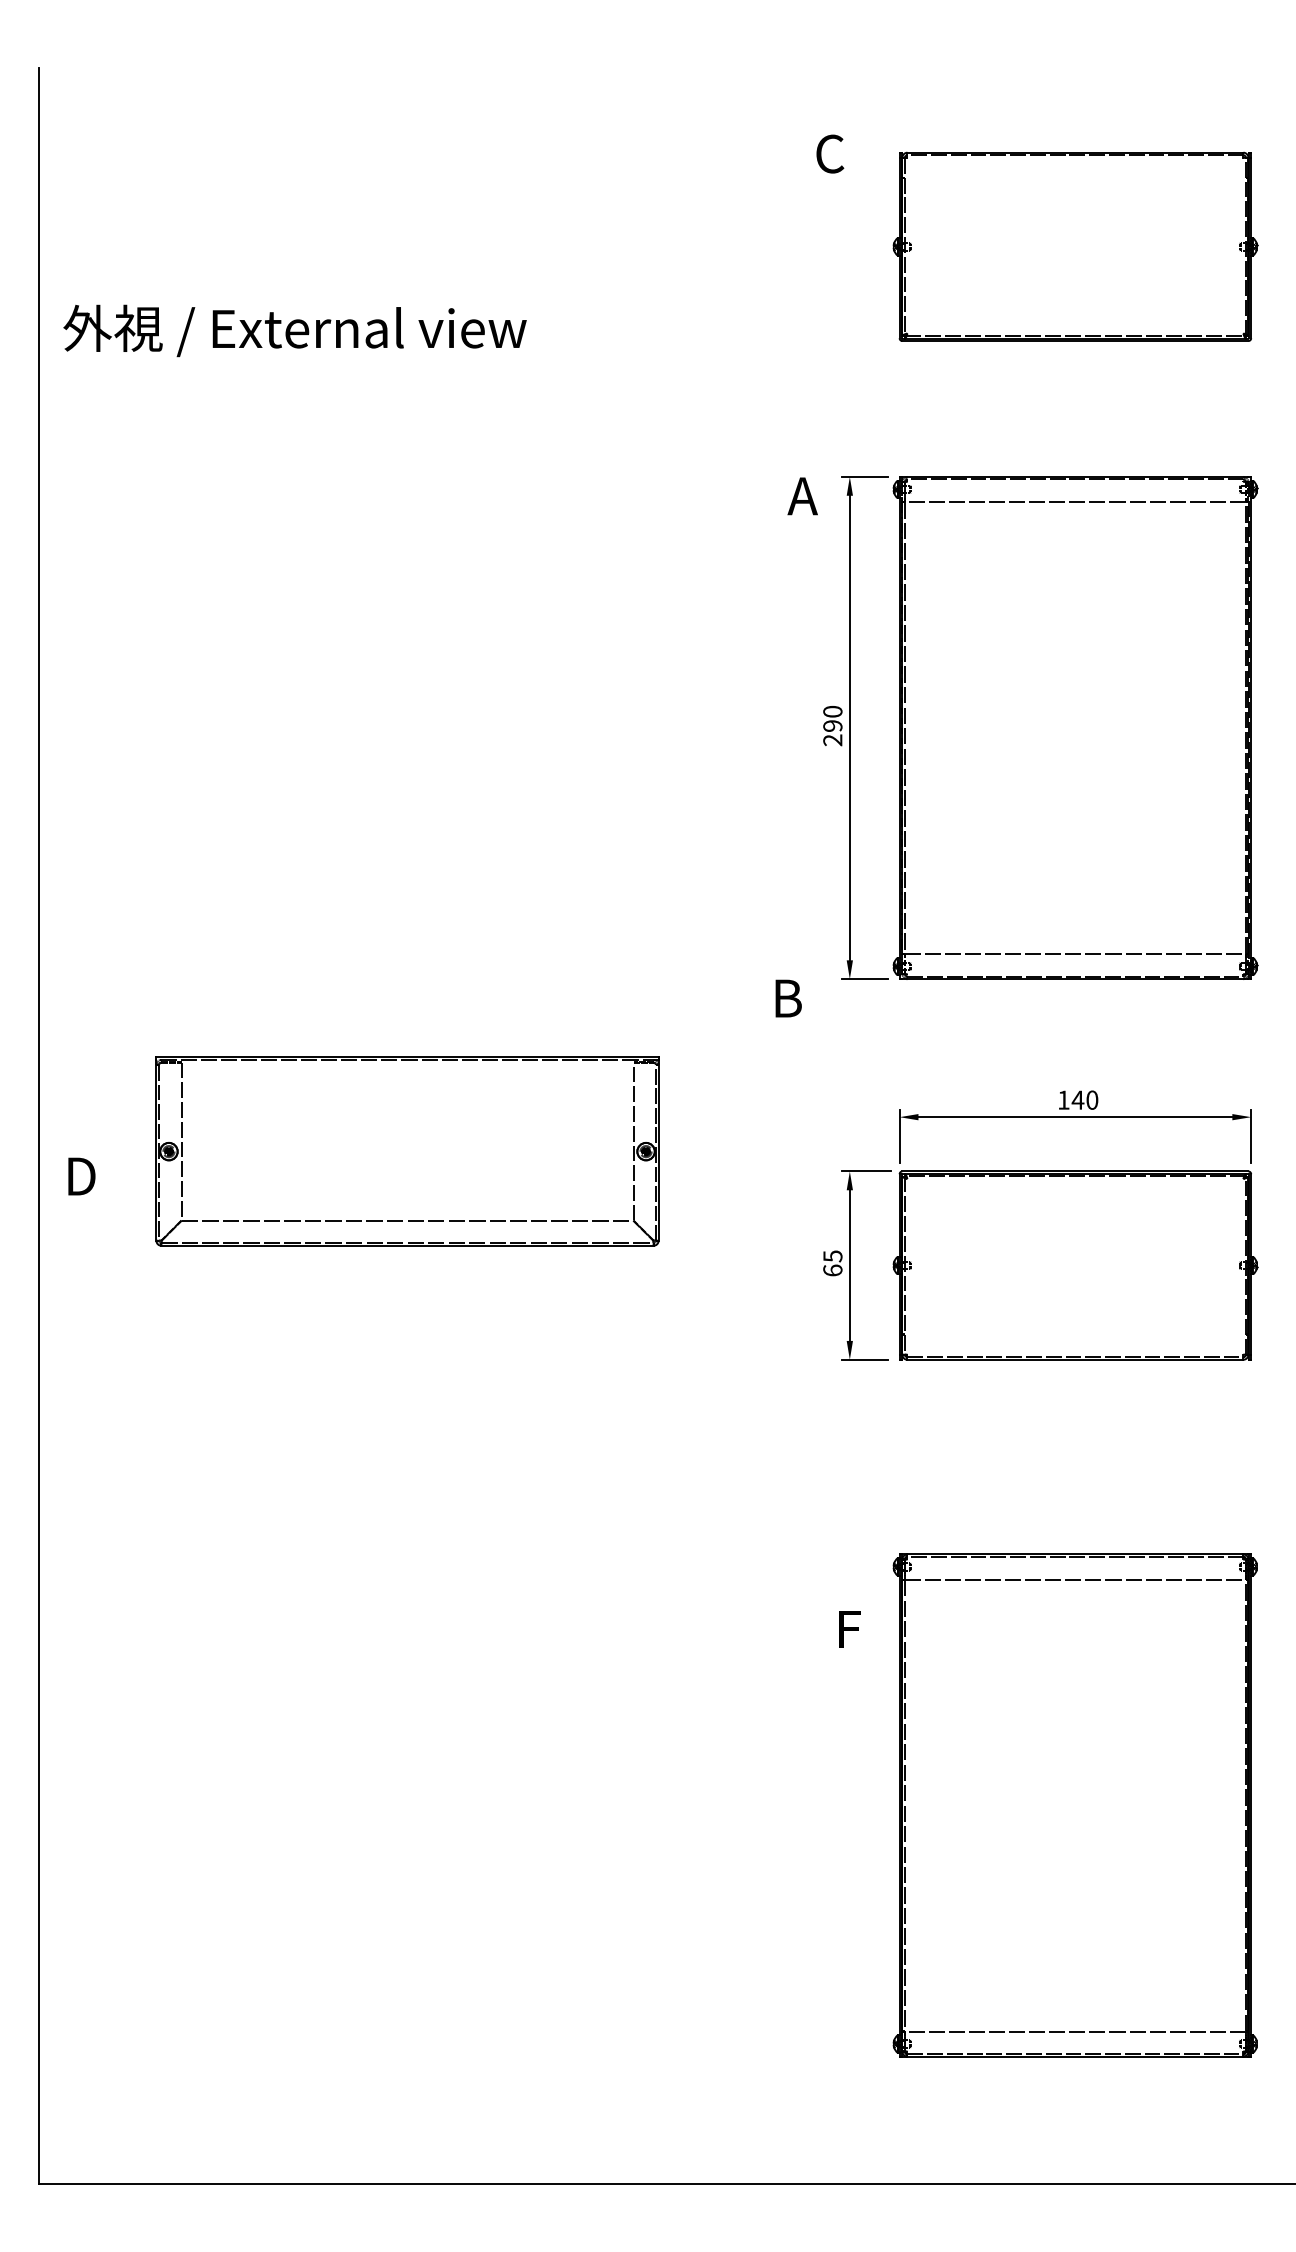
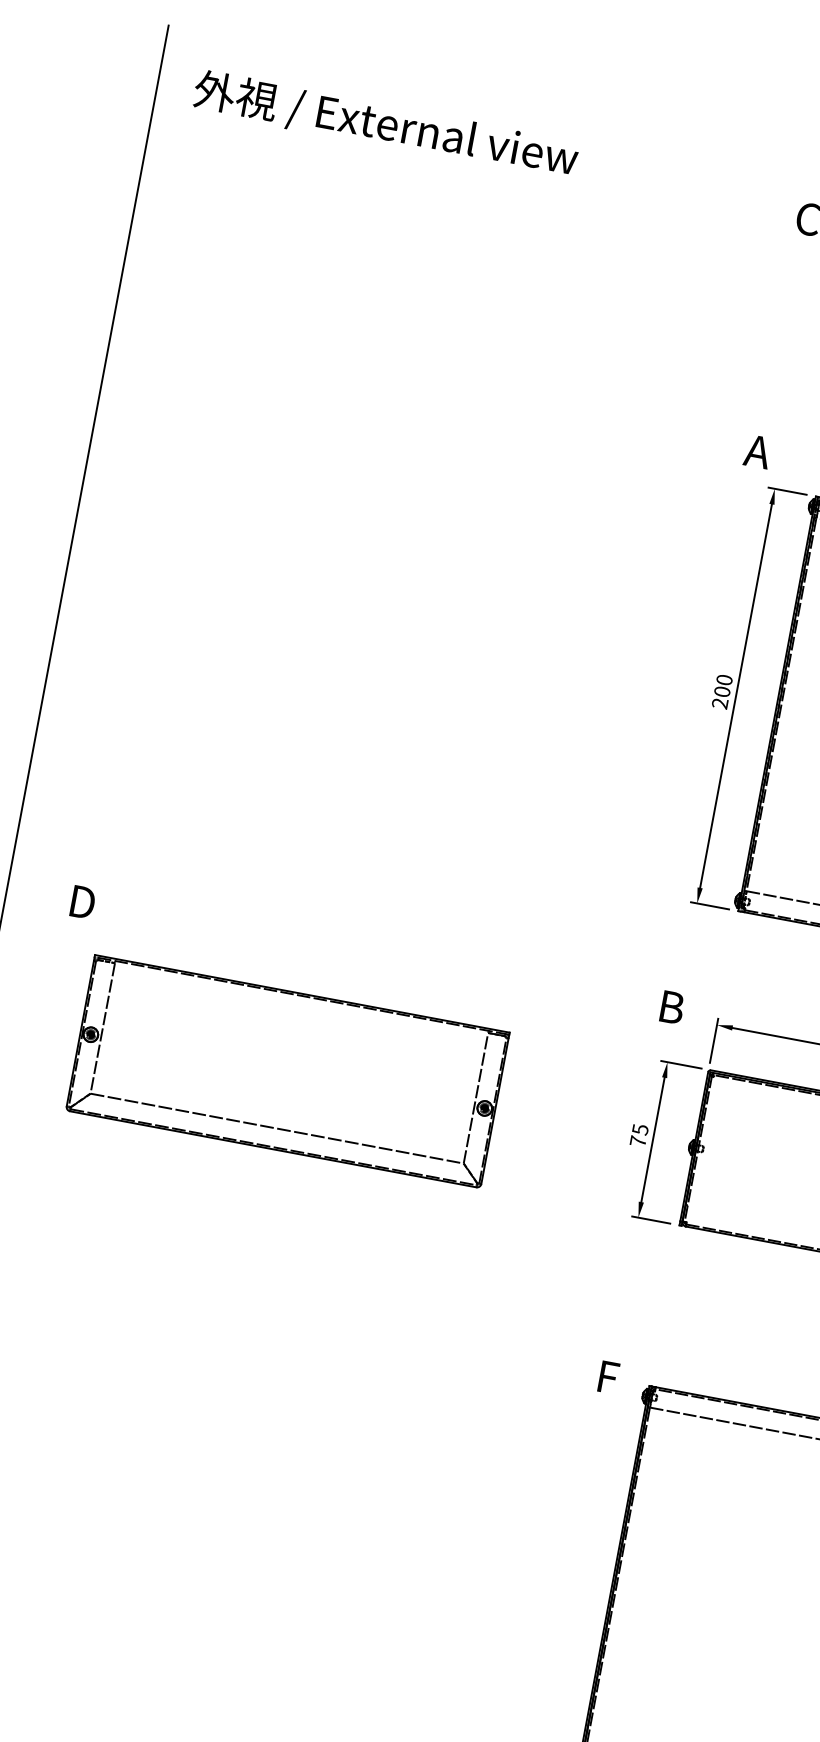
text: (294, 330) -> (385, 125), moved
text: (802, 496) -> (757, 451), moved
text: (832, 725) -> (722, 691), 290 -> 200
text: (788, 998) -> (672, 1007), moved
part: (407, 1151) -> (287, 1071), moved
text: (81, 1176) -> (82, 902), moved
text: (832, 1270) -> (637, 1141), 65 -> 75
text: (849, 1629) -> (608, 1377), moved

